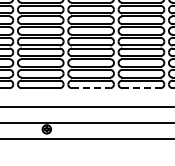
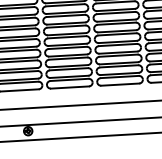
line: (91, 88) -> (70, 87), dashed -> solid
line: (141, 88) -> (120, 84), dashed -> solid

